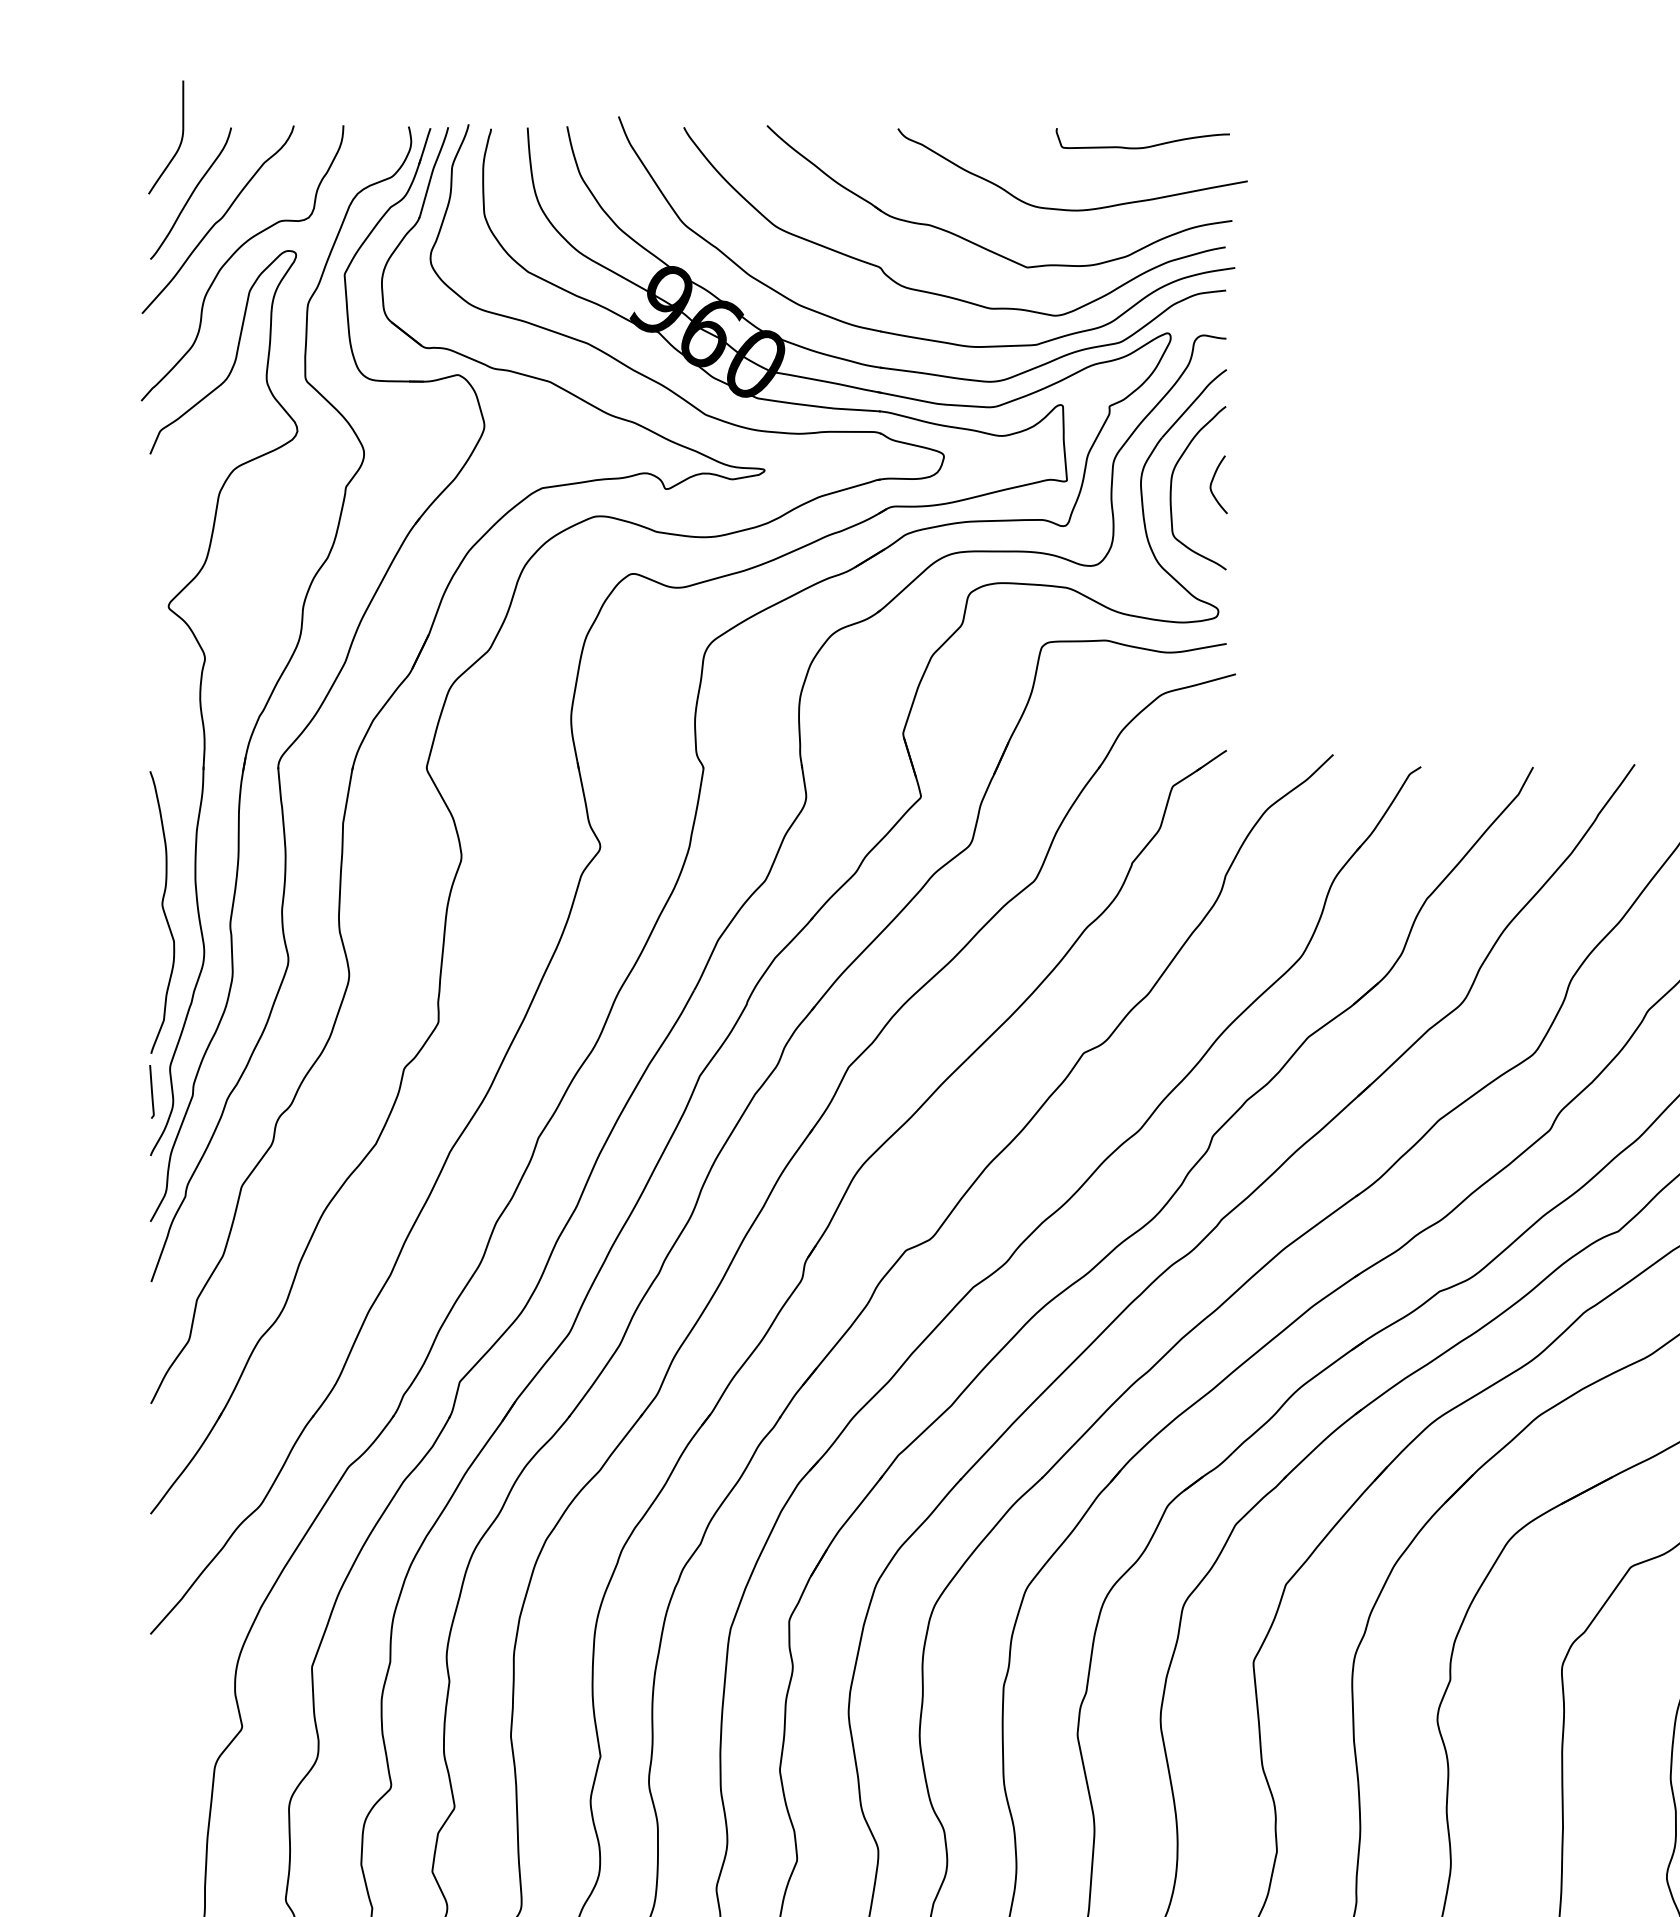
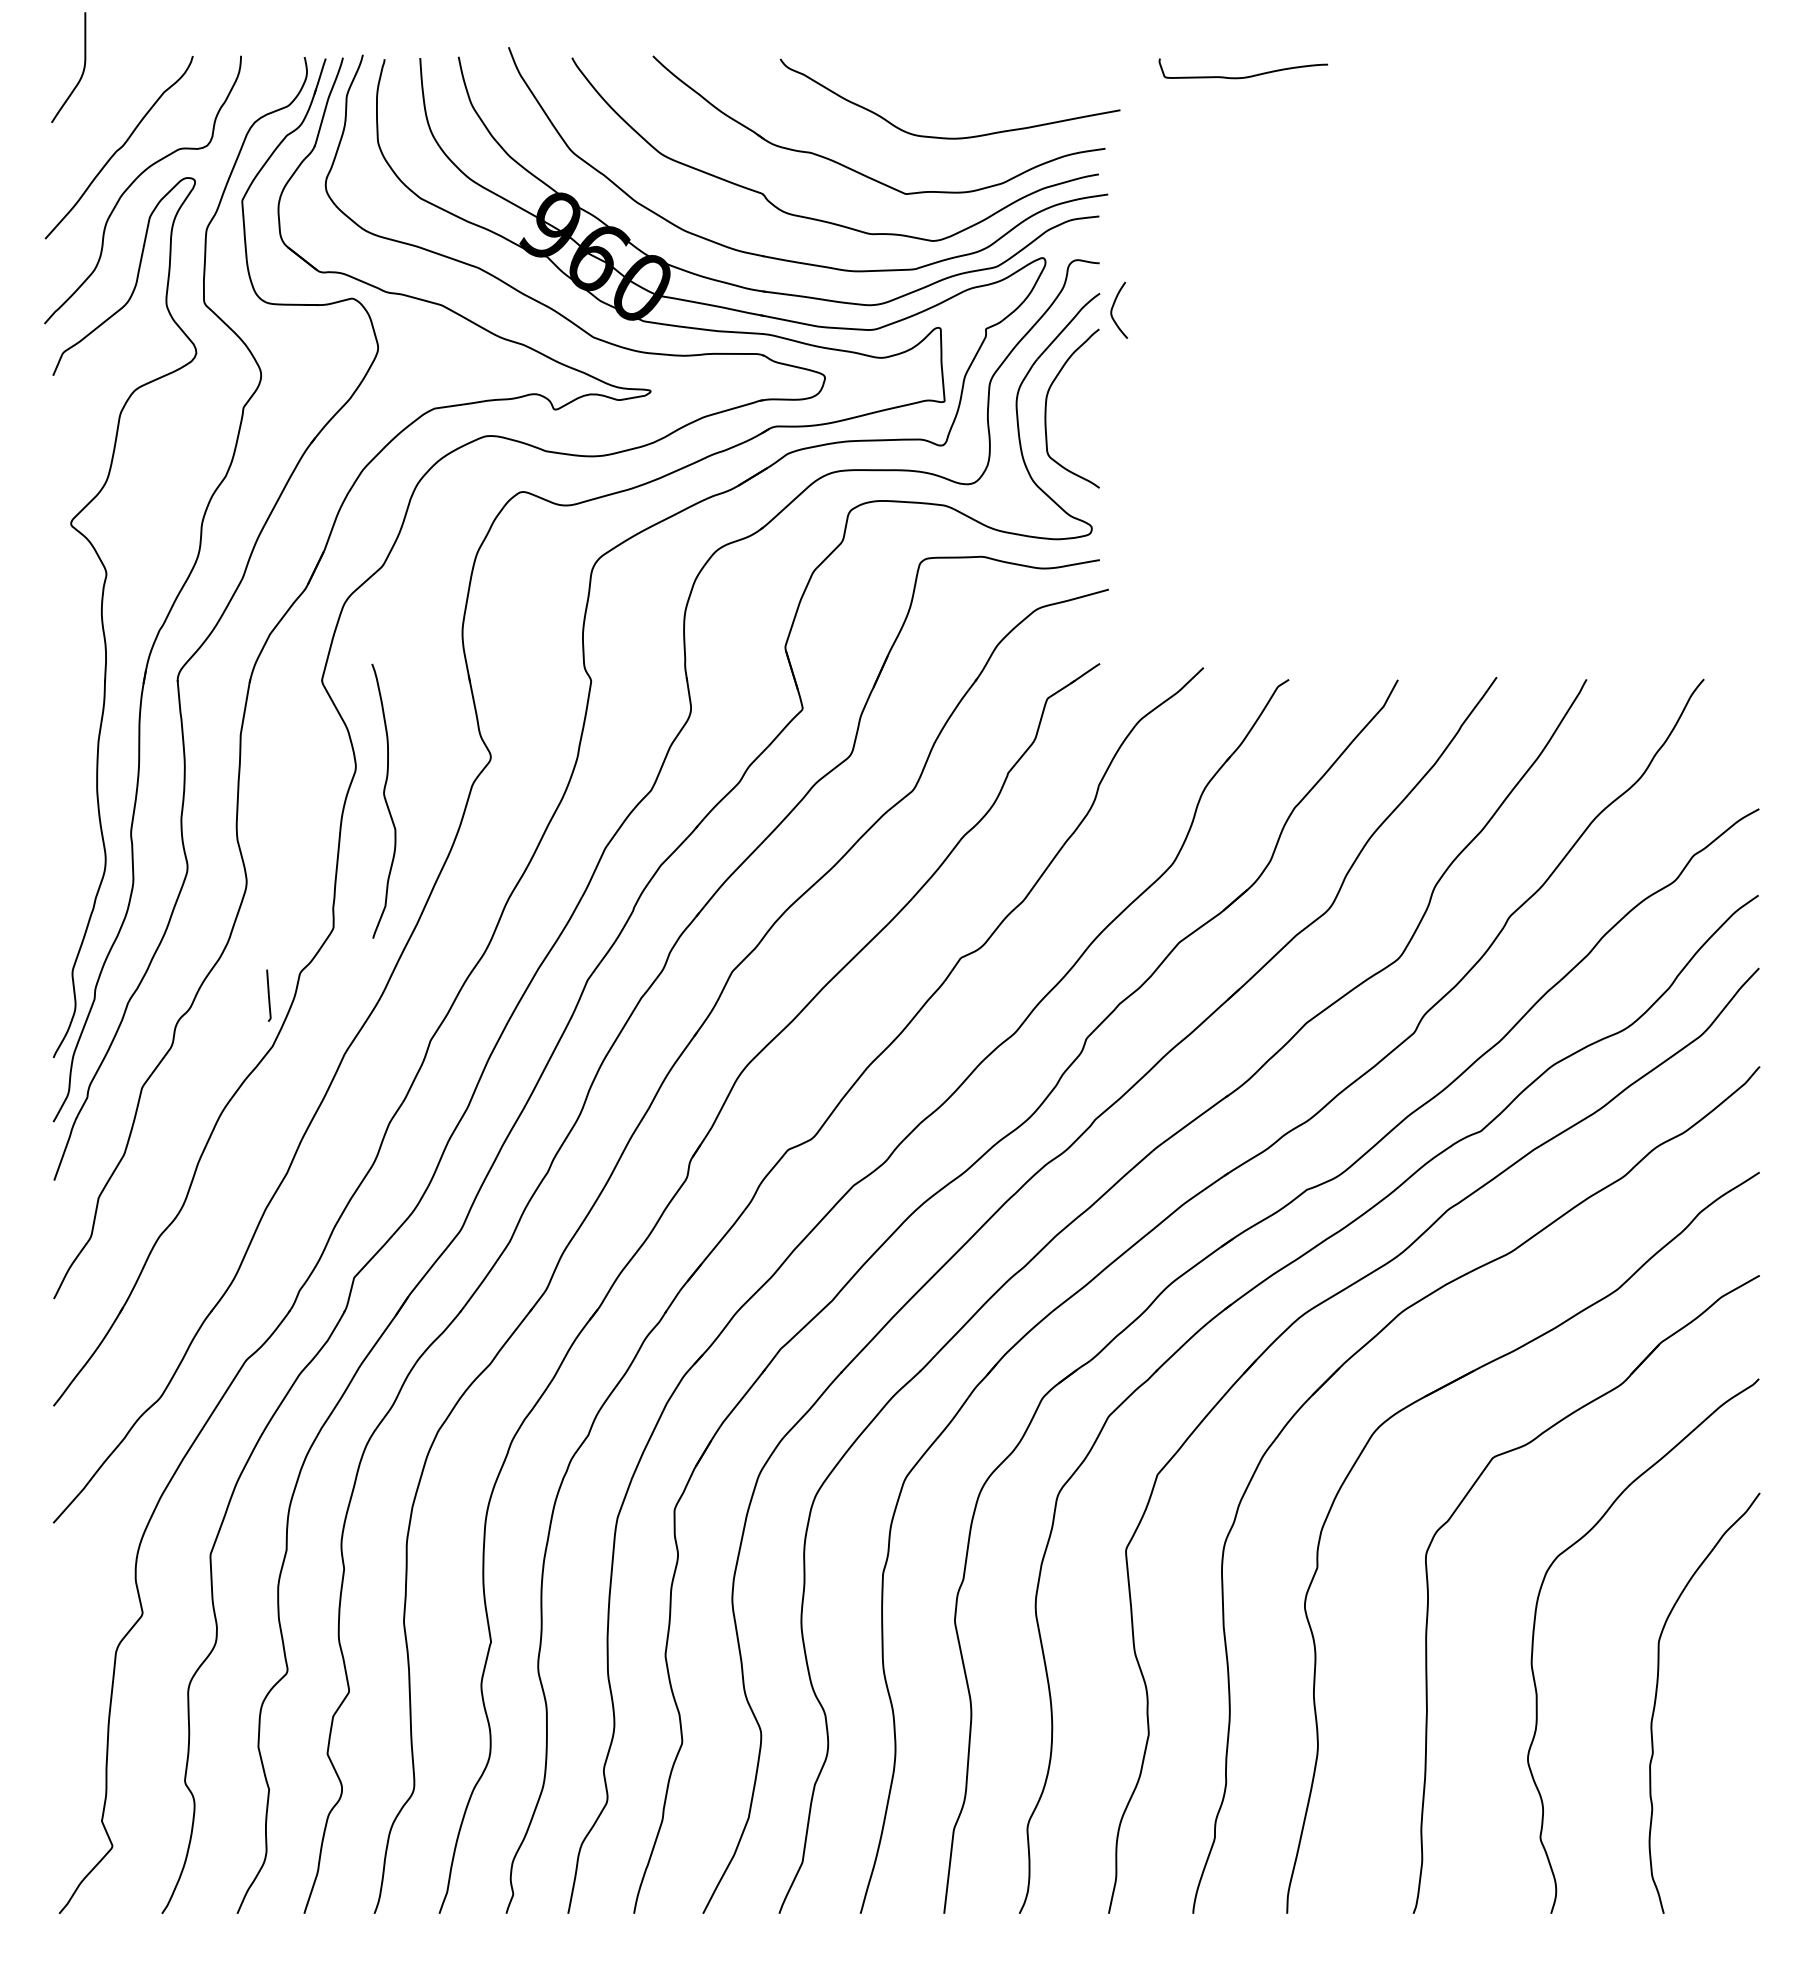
curve: (1143, 146) -> (1244, 76), moved
curve: (190, 193) -> (92, 122), removed
curve: (1212, 481) -> (1113, 307), moved
curve: (162, 911) -> (384, 800), moved
curve: (151, 1091) -> (268, 995), moved

